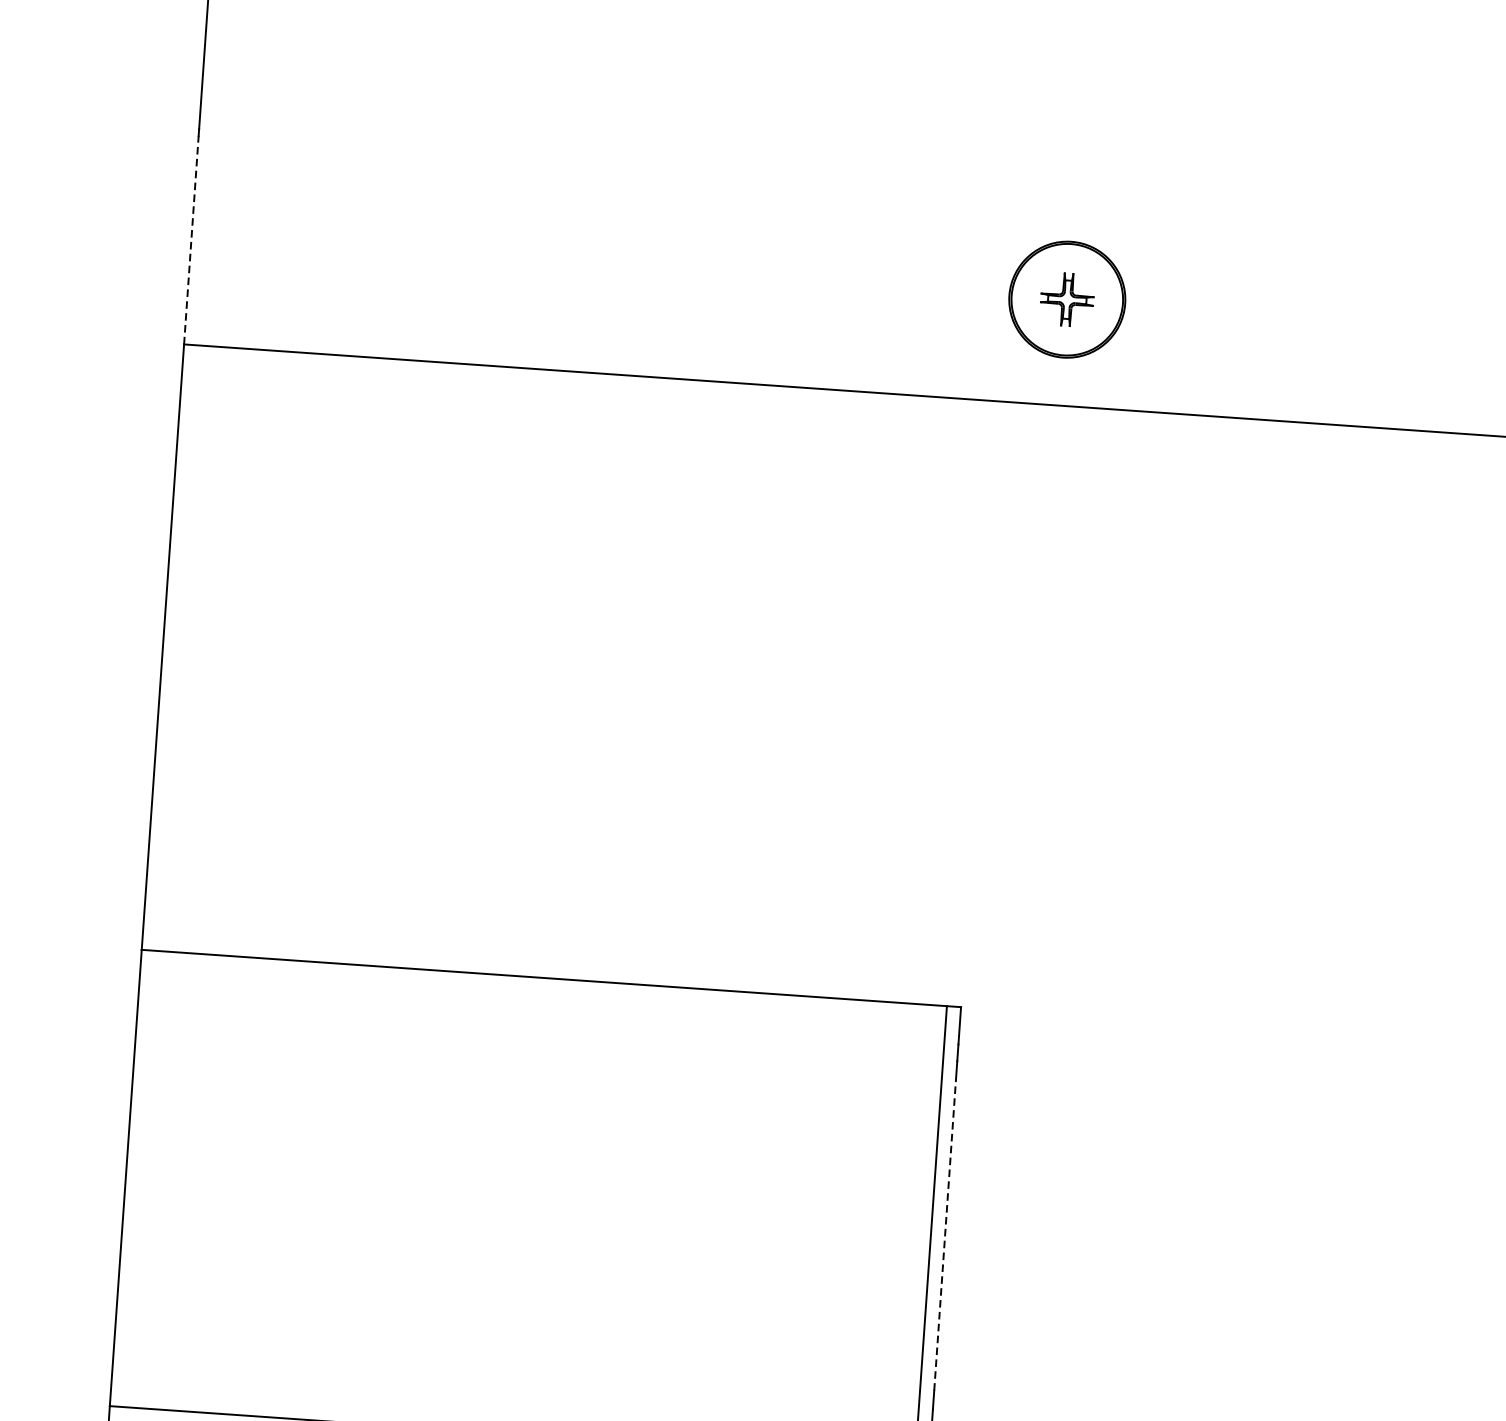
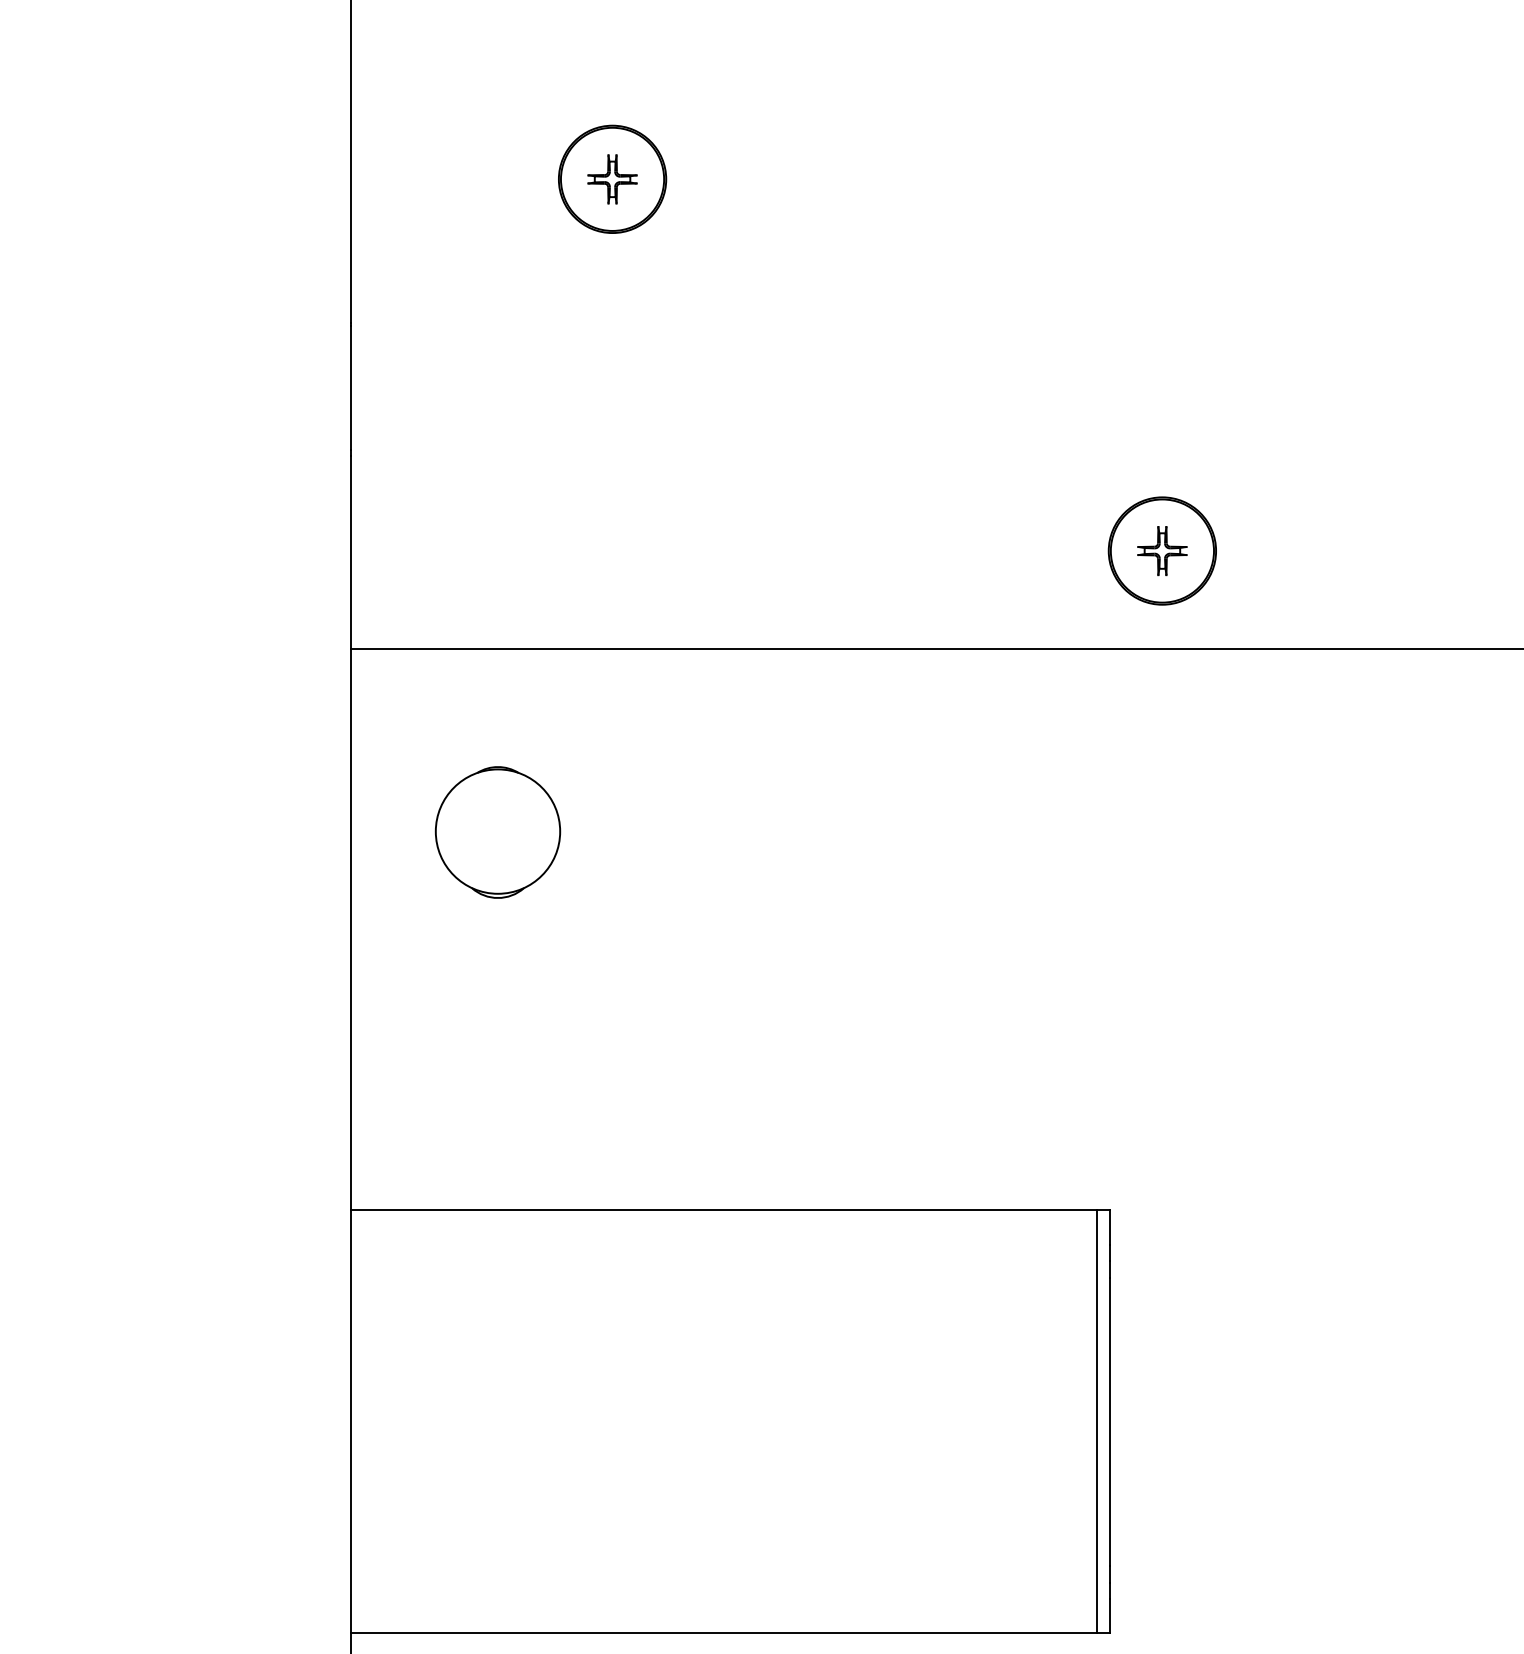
line: (191, 240) -> (350, 552), dashed -> solid
part: (328, 553) -> (497, 832), added
line: (945, 1234) -> (1110, 1421), dashed -> solid

